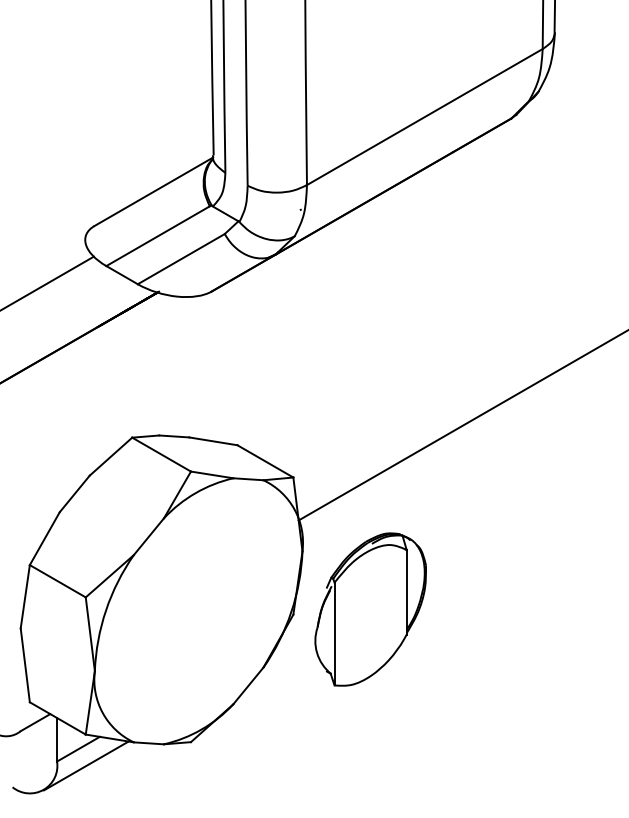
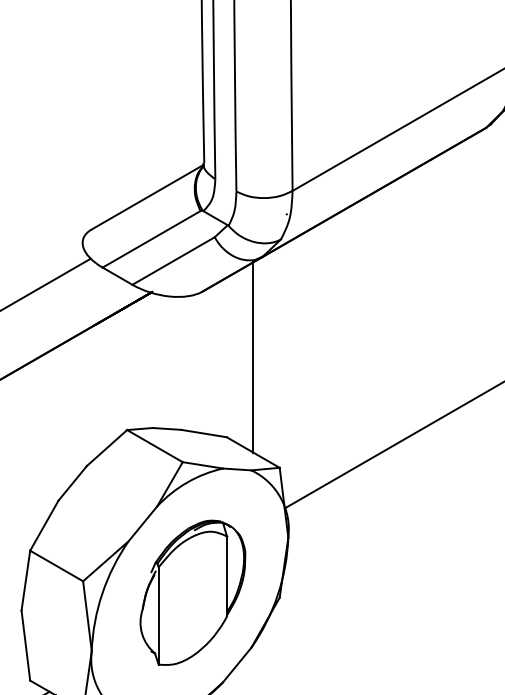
line: (265, 360) -> (253, 357), added
part: (370, 609) -> (192, 592), moved

